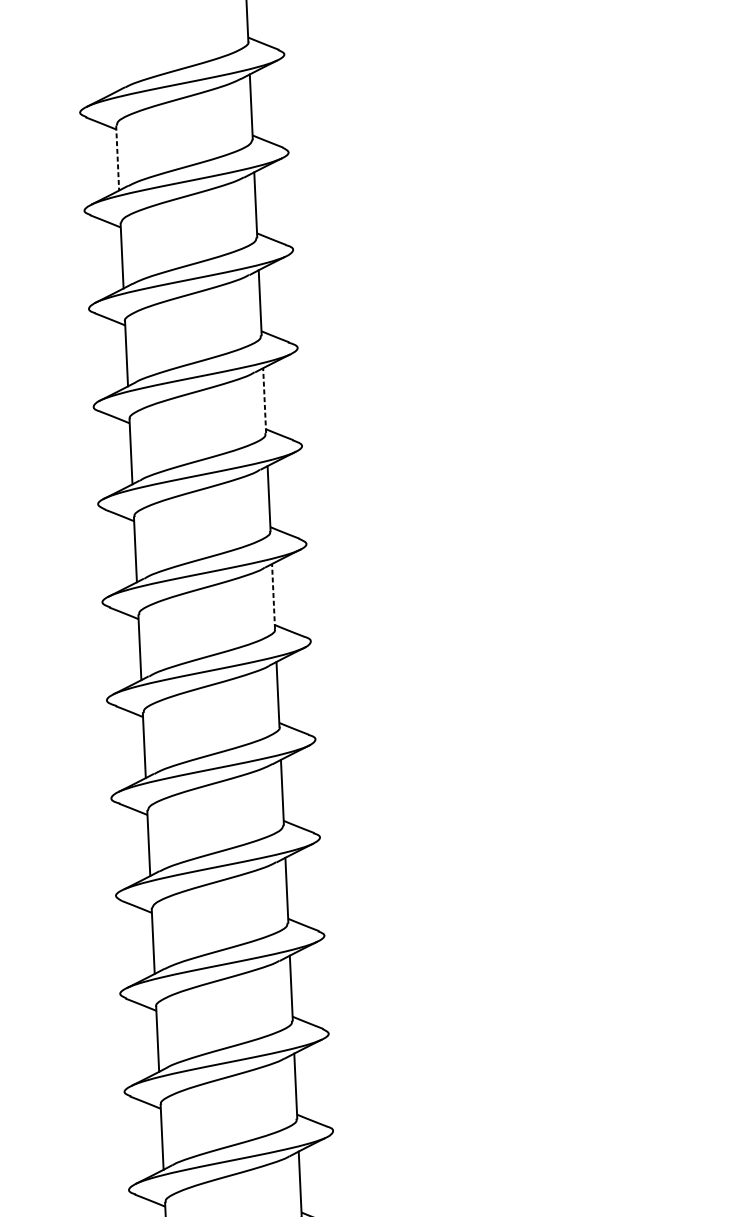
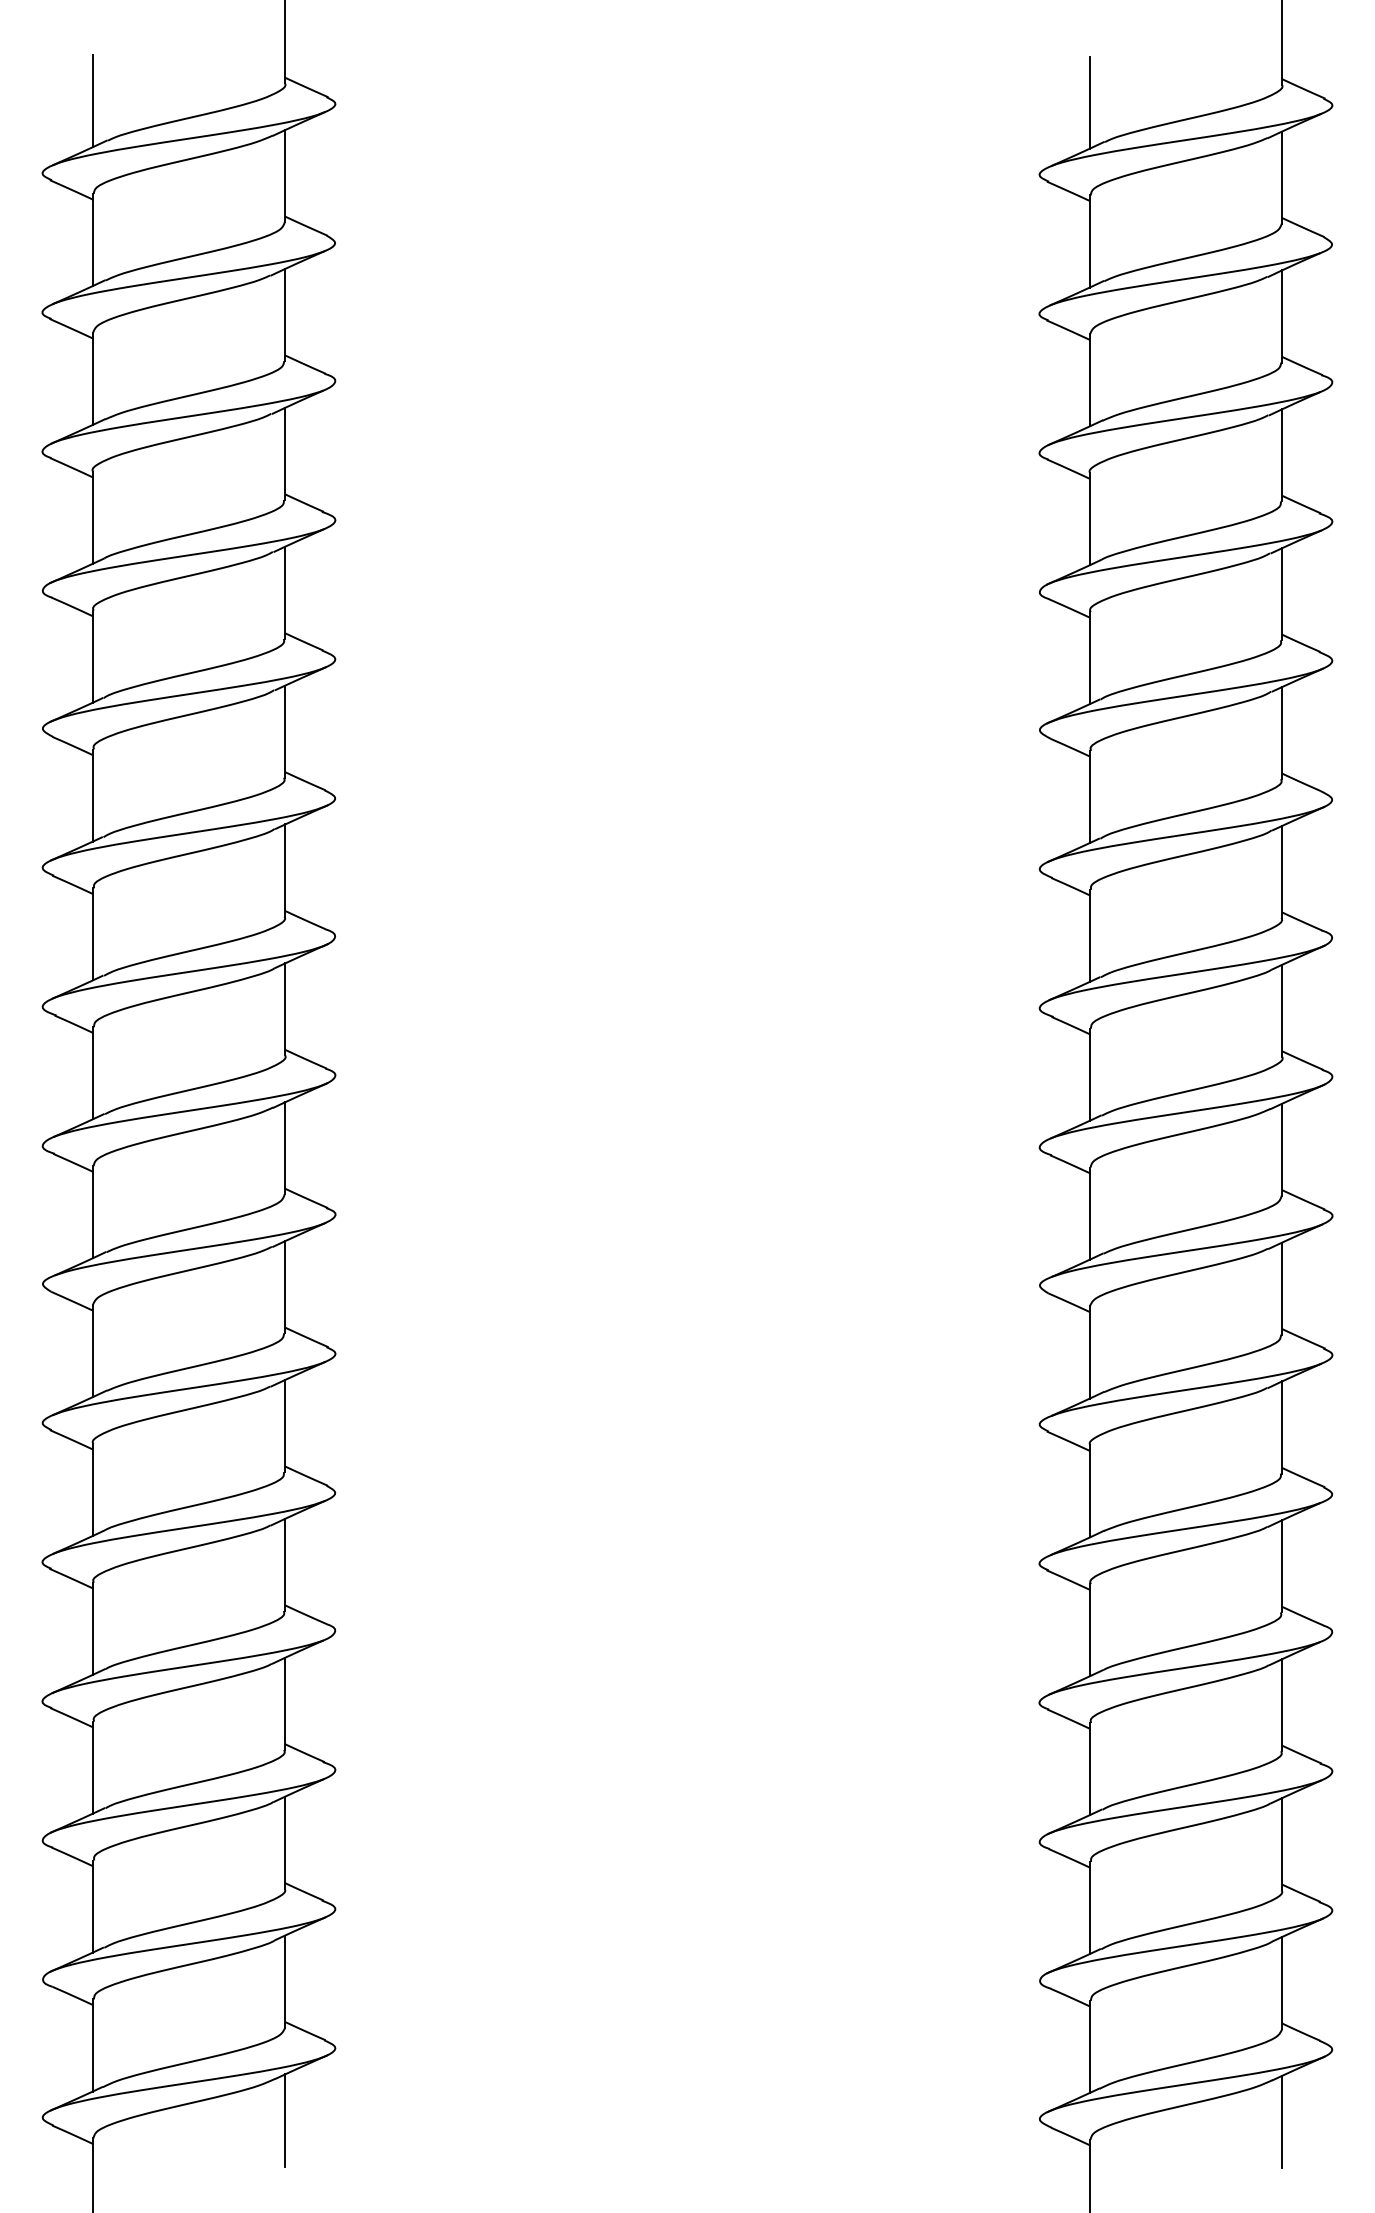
line: (113, 60) -> (92, 101), added
line: (117, 158) -> (92, 240), dashed -> solid
line: (264, 400) -> (285, 592), dashed -> solid
line: (273, 596) -> (285, 870), dashed -> solid

